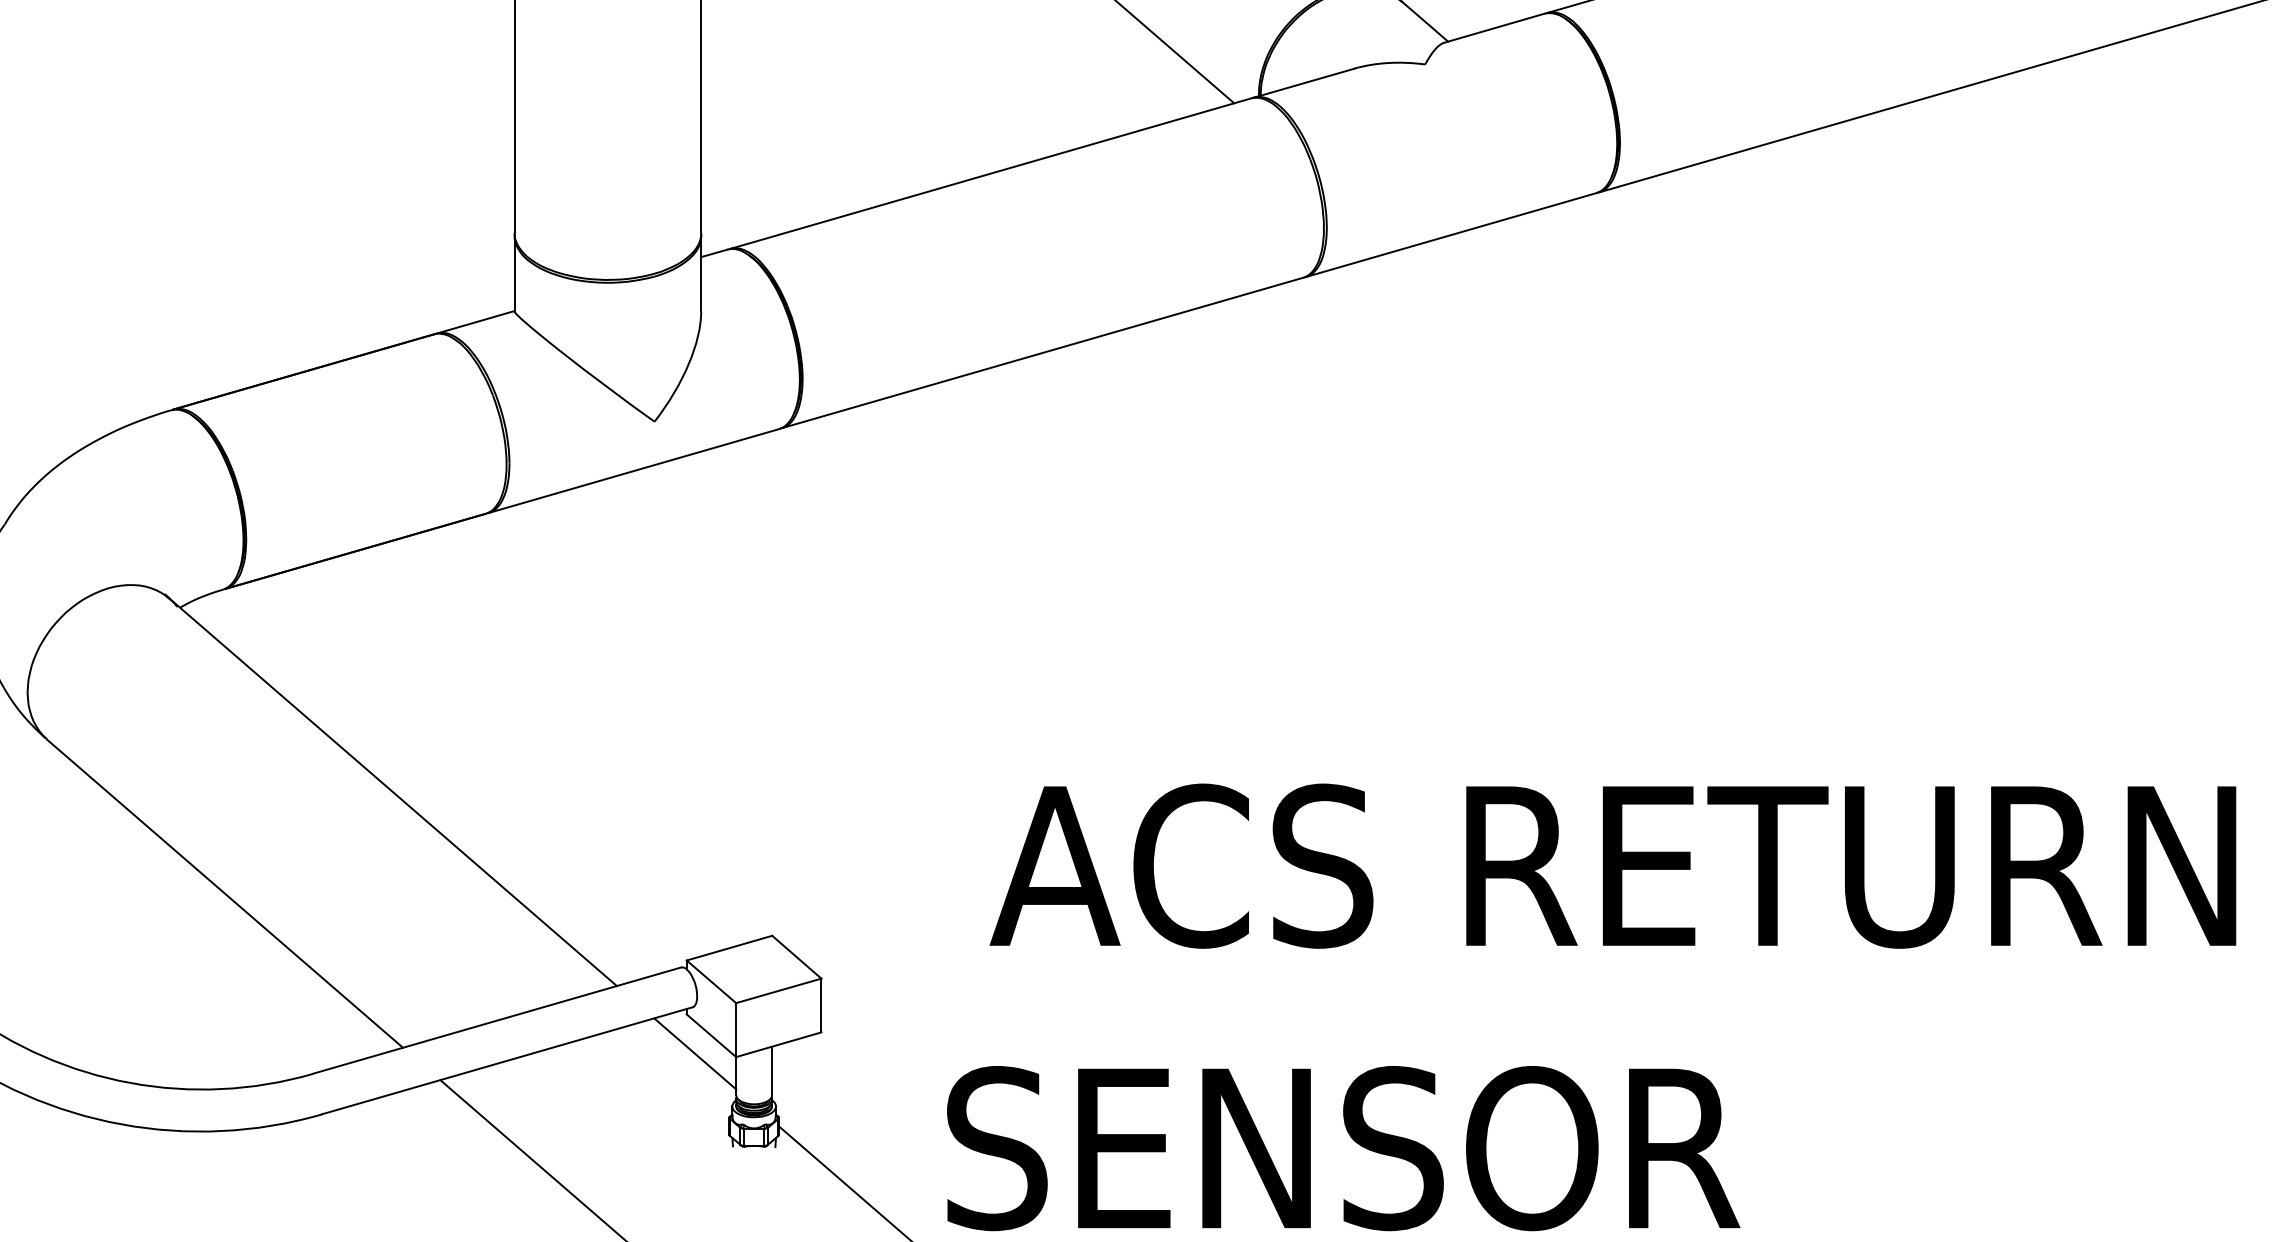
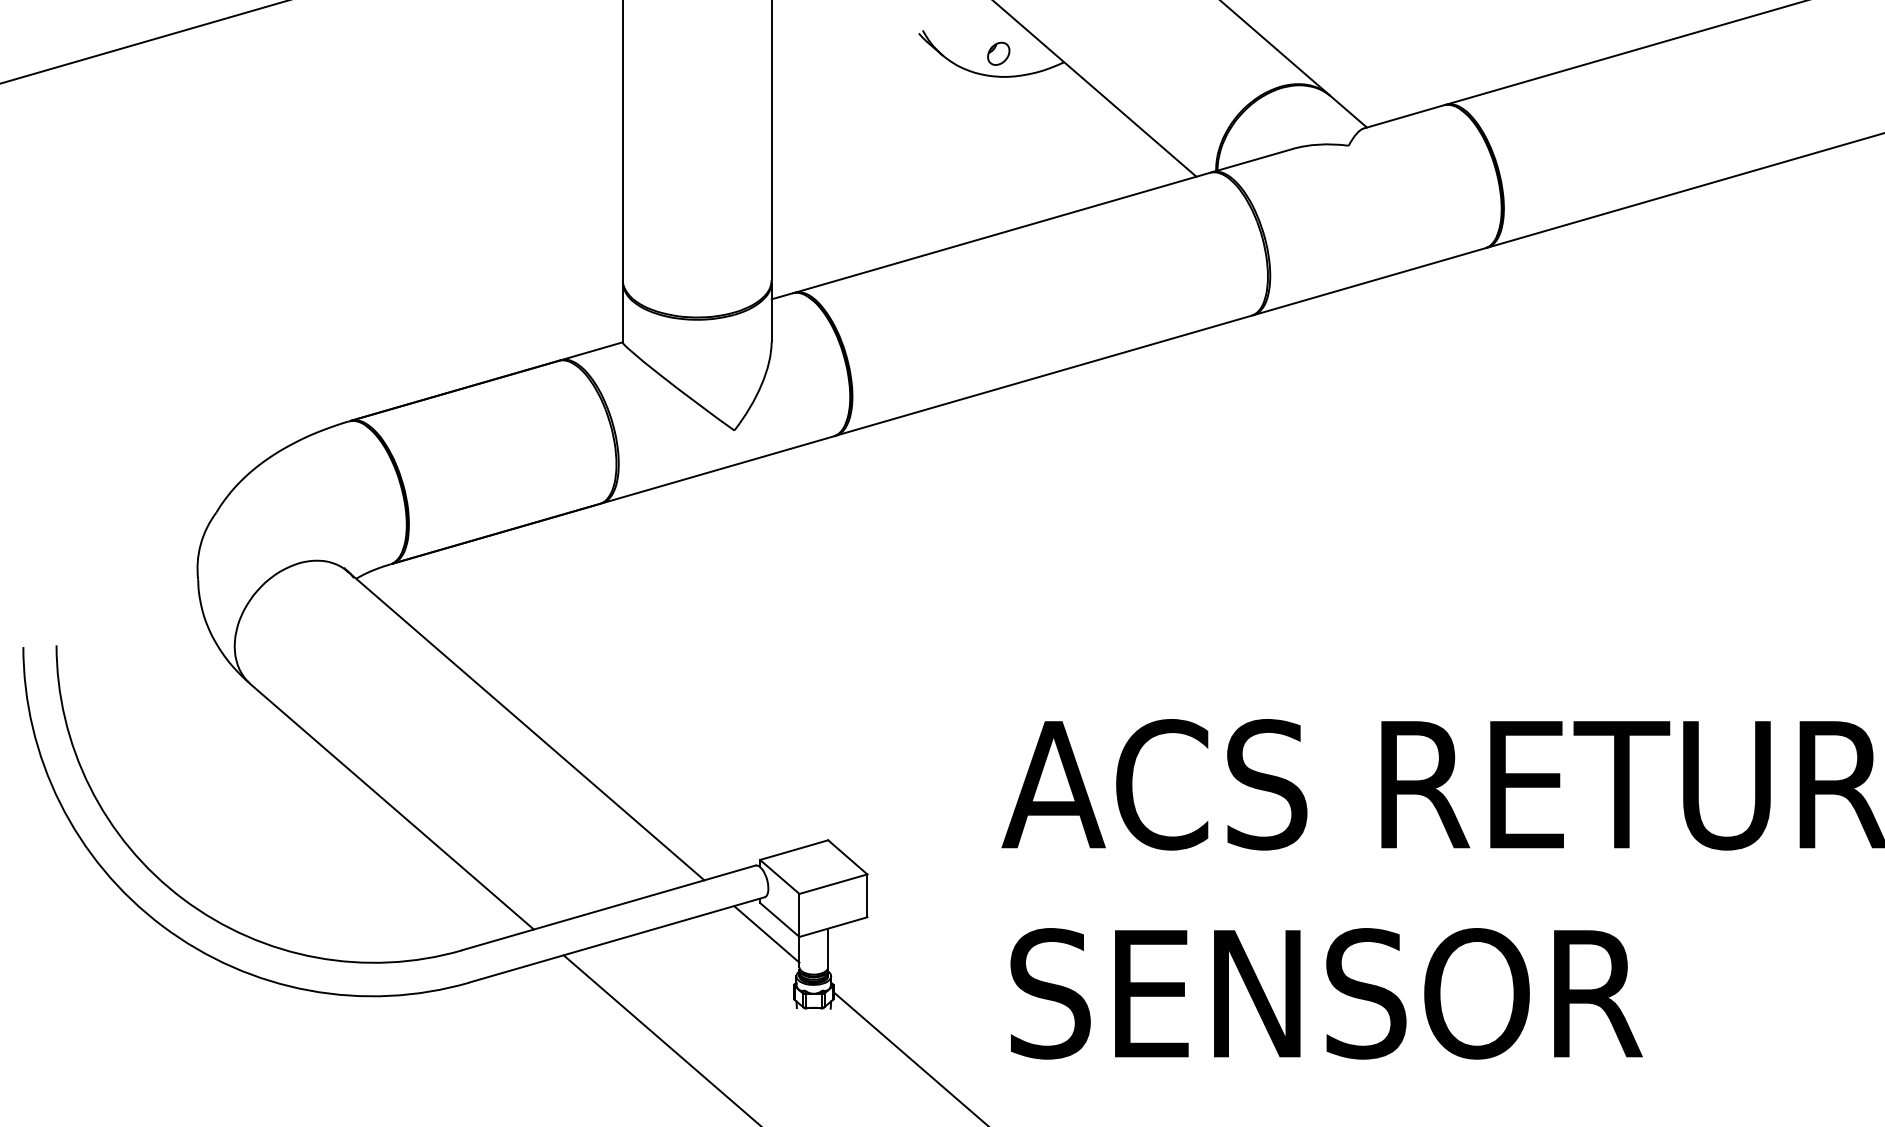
text: (1343, 1148) -> (1326, 993), moved

